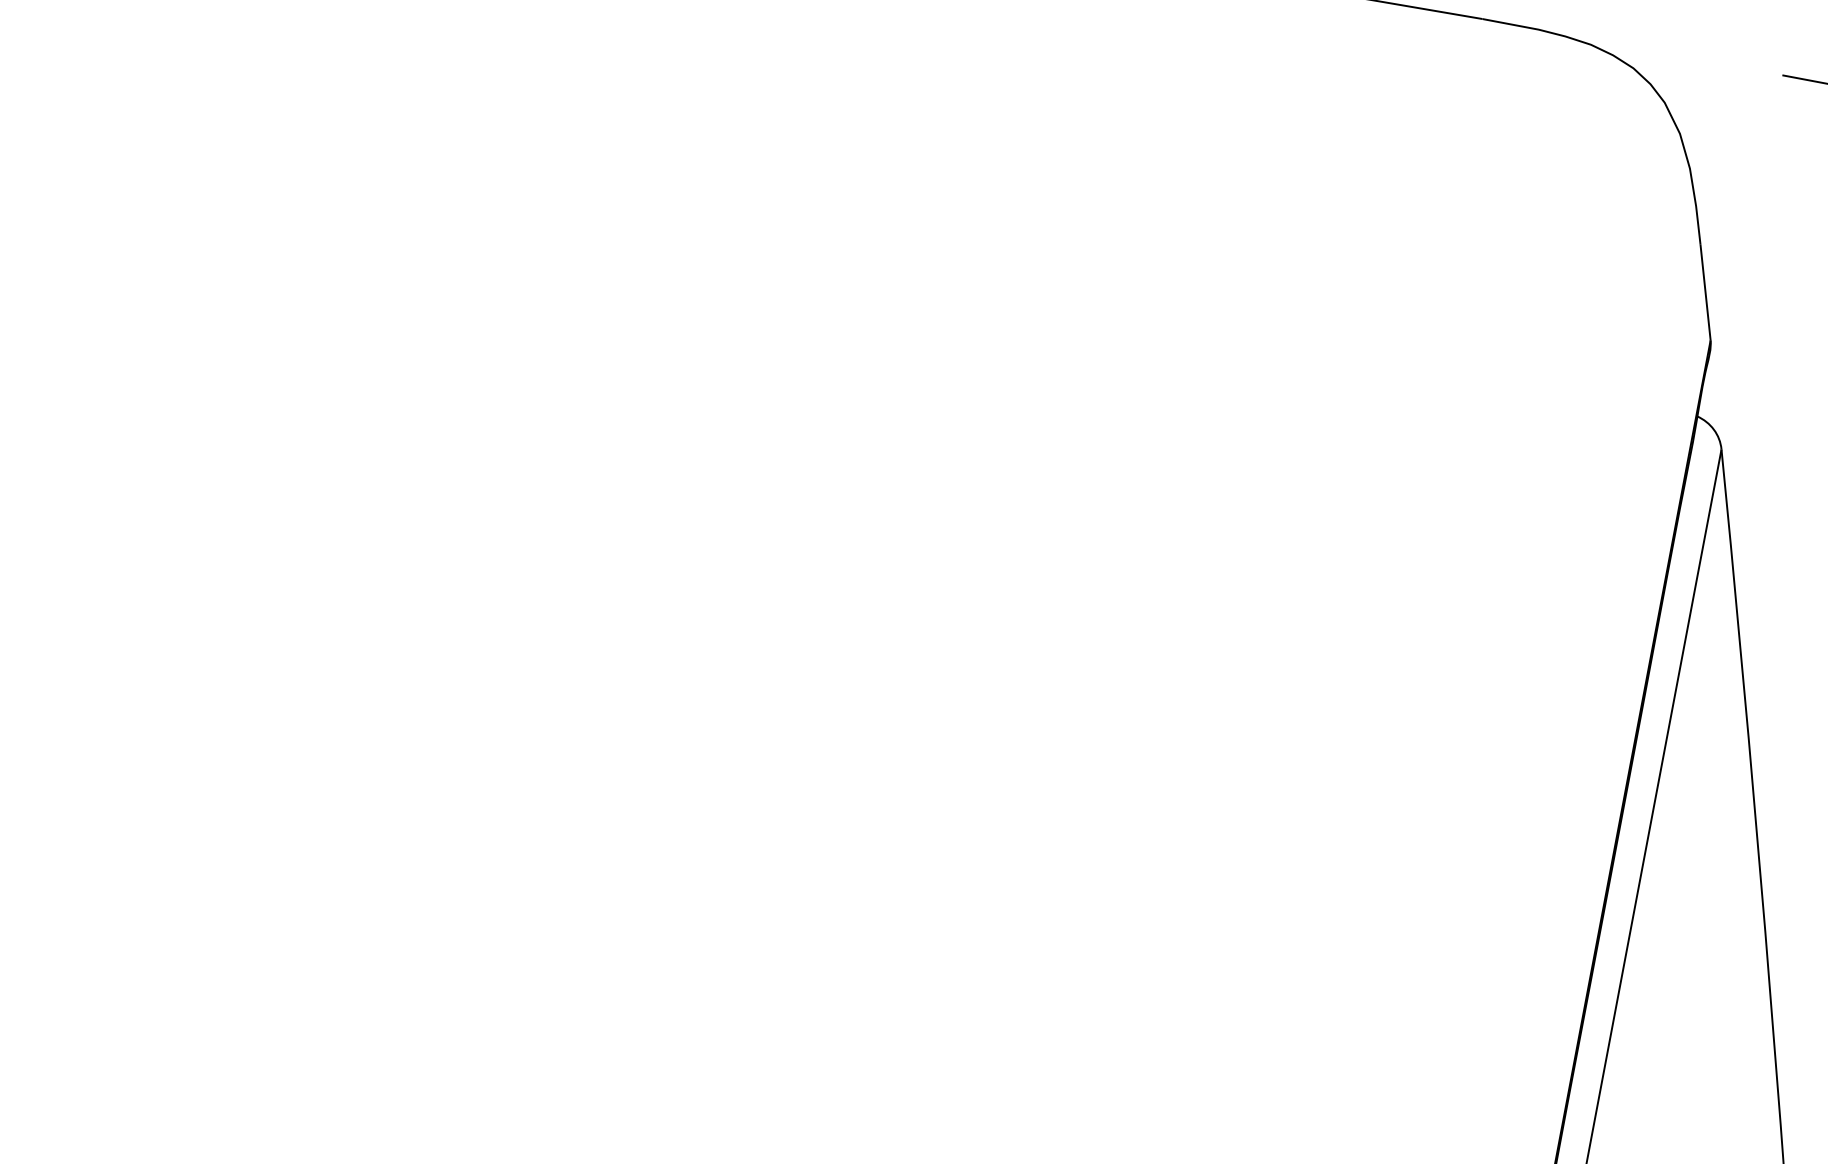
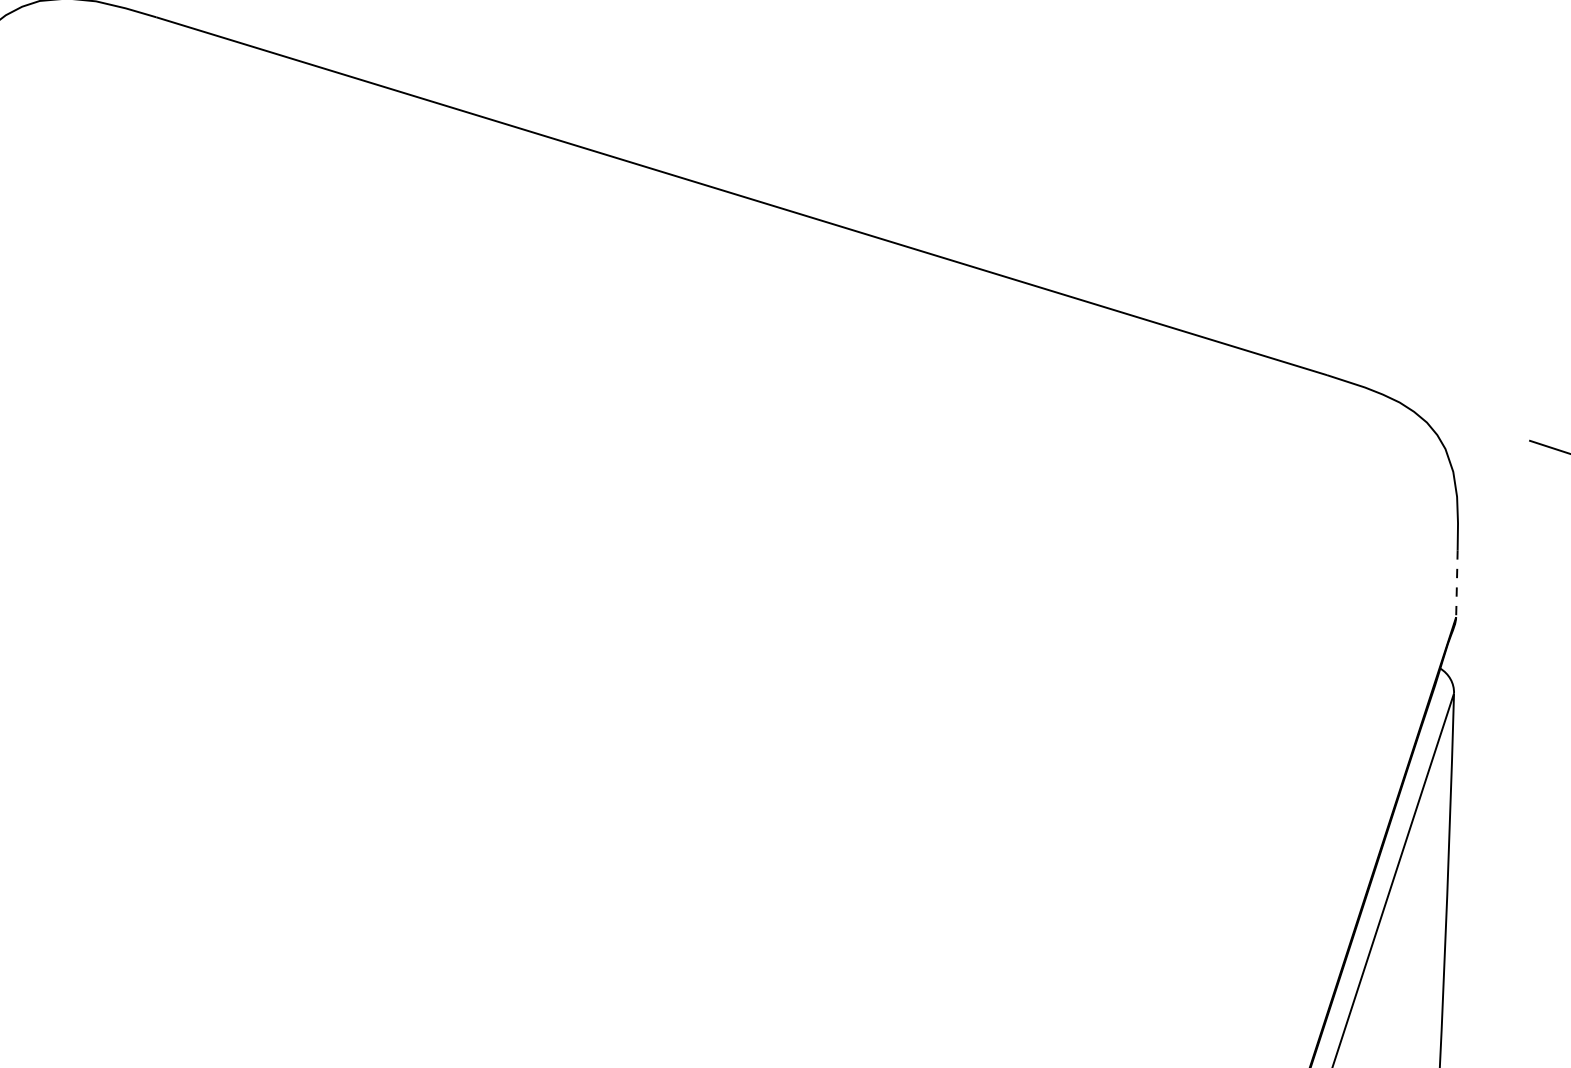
line: (1705, 293) -> (1456, 584), solid -> dashed

